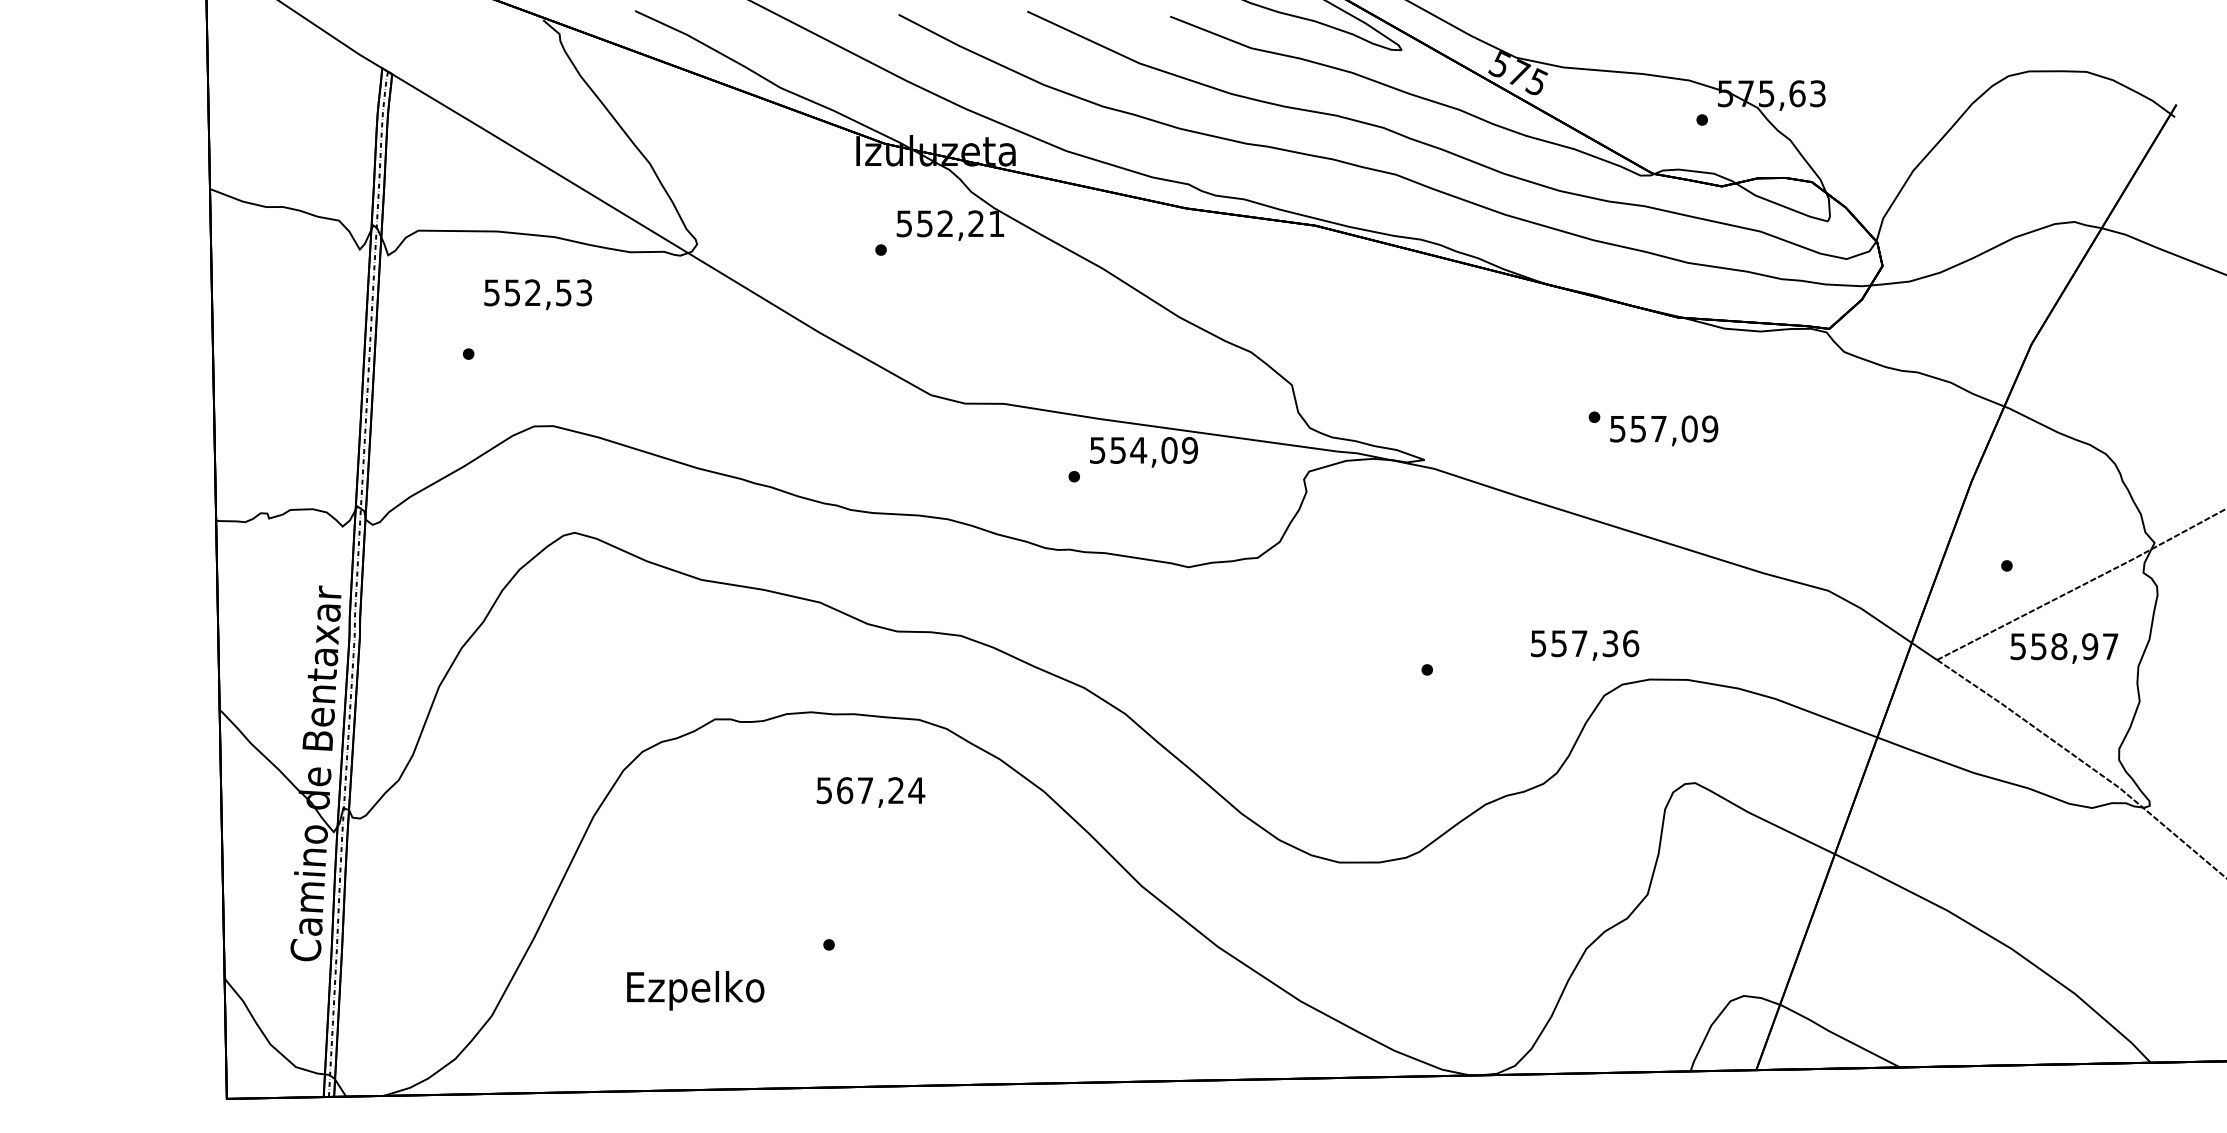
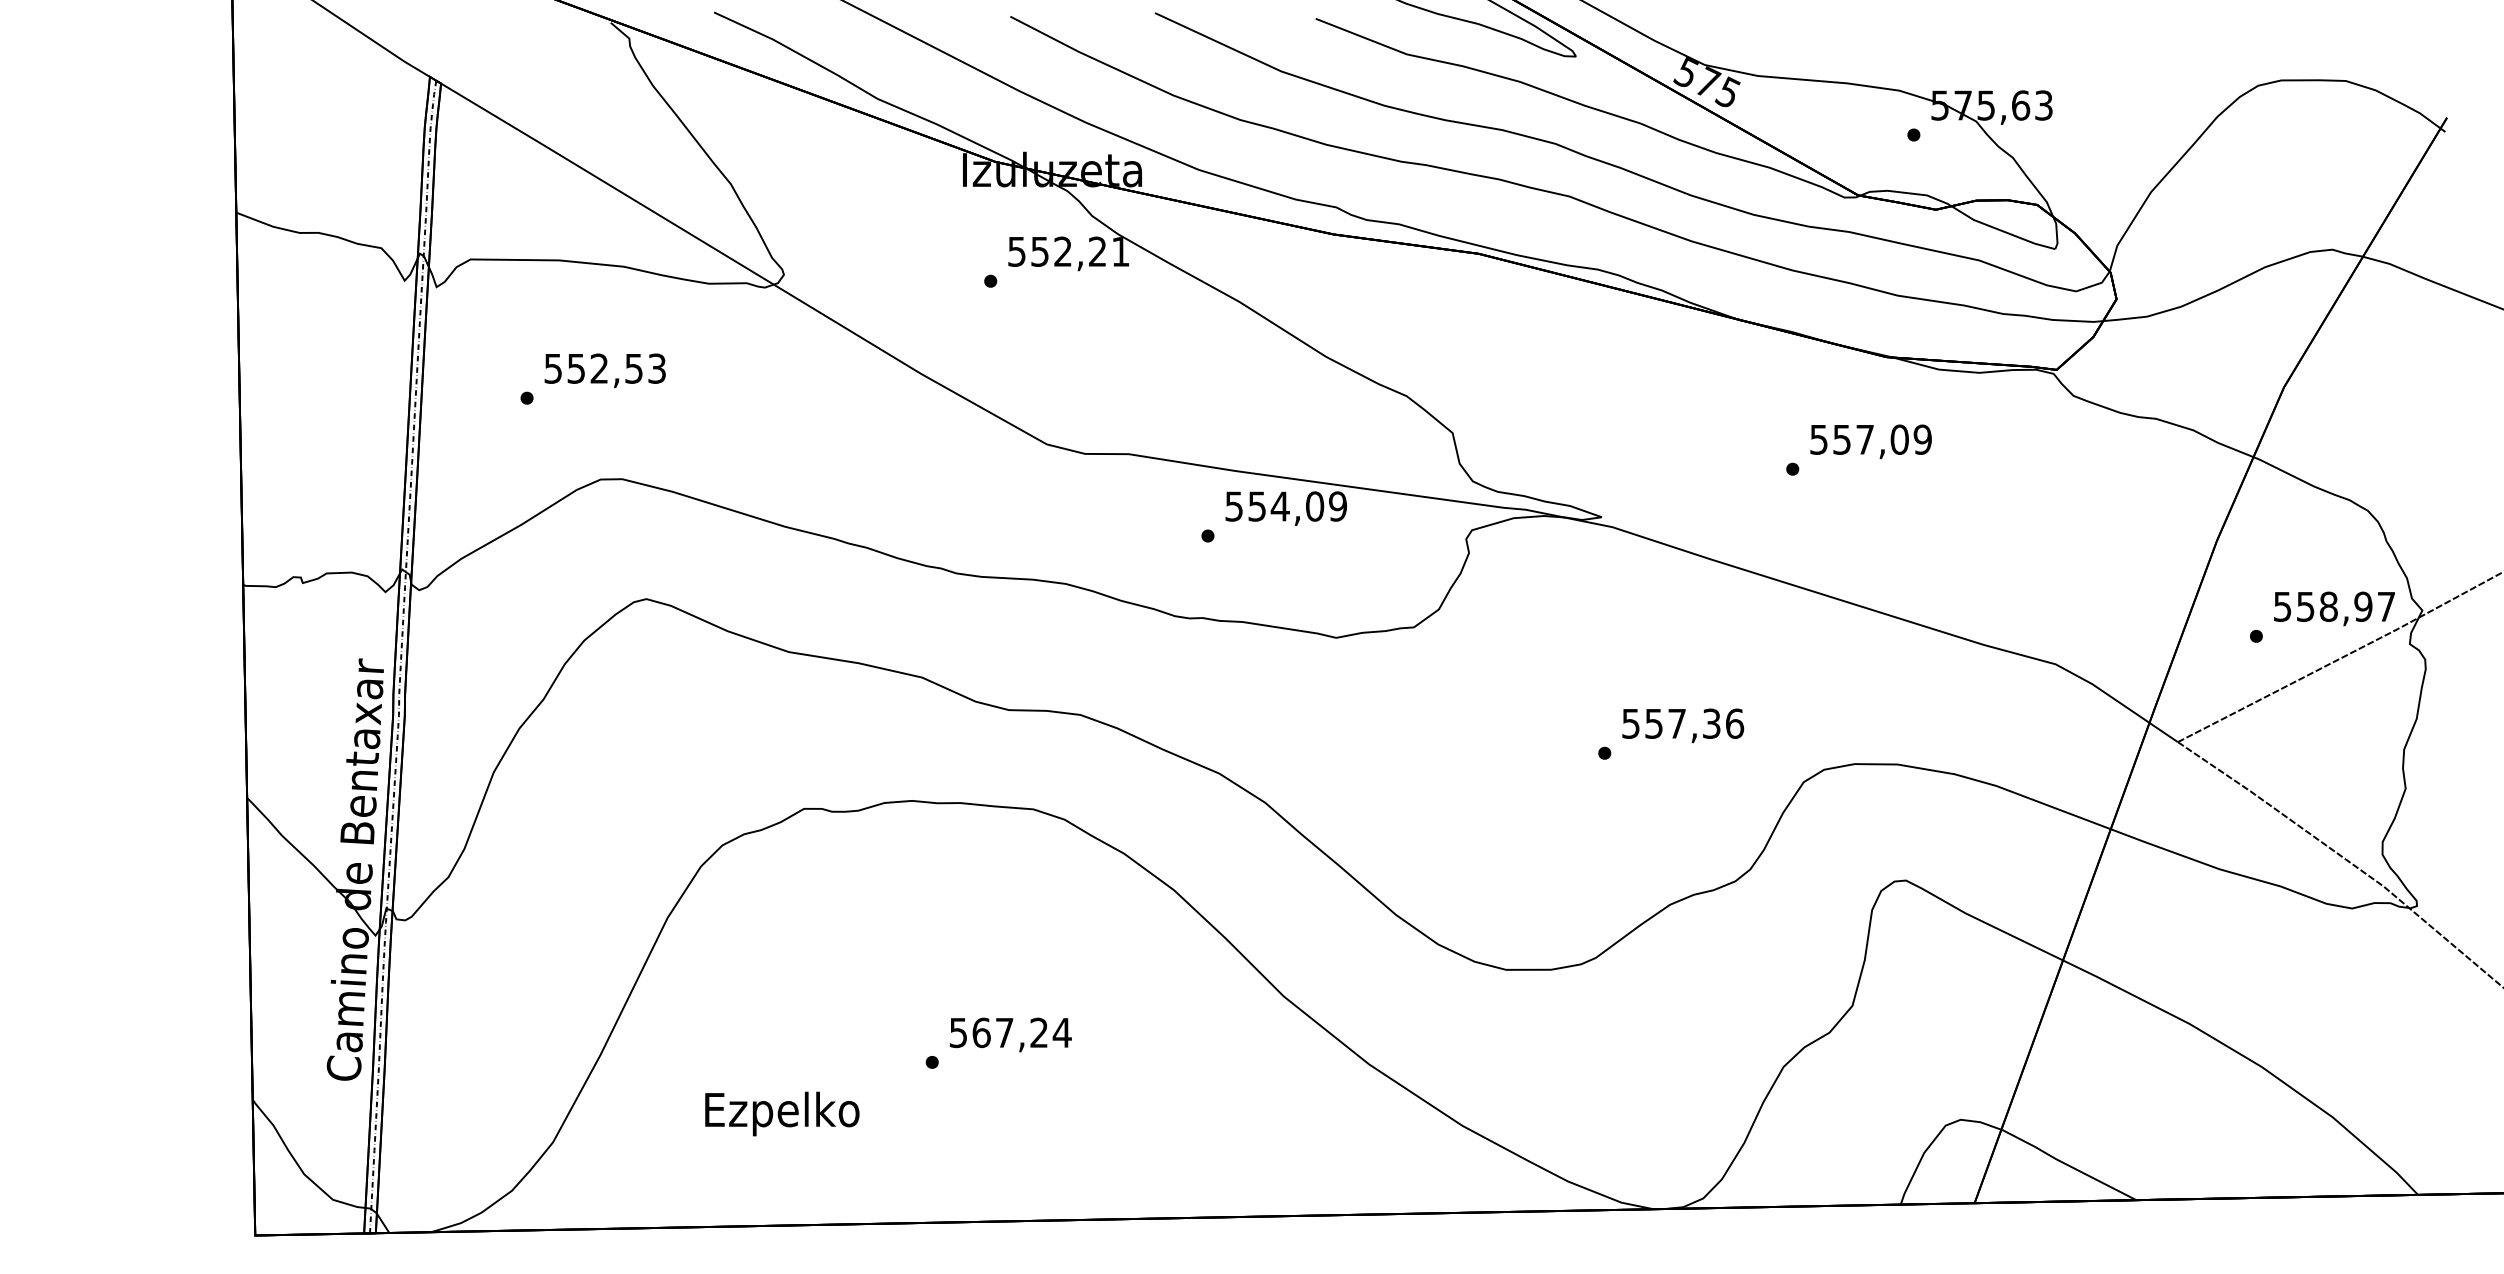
text: (538, 294) -> (605, 370), moved
text: (1664, 430) -> (1871, 441), moved
text: (1585, 645) -> (1683, 725), moved
text: (2064, 648) -> (2334, 608), moved
text: (870, 792) -> (1010, 1034), moved

